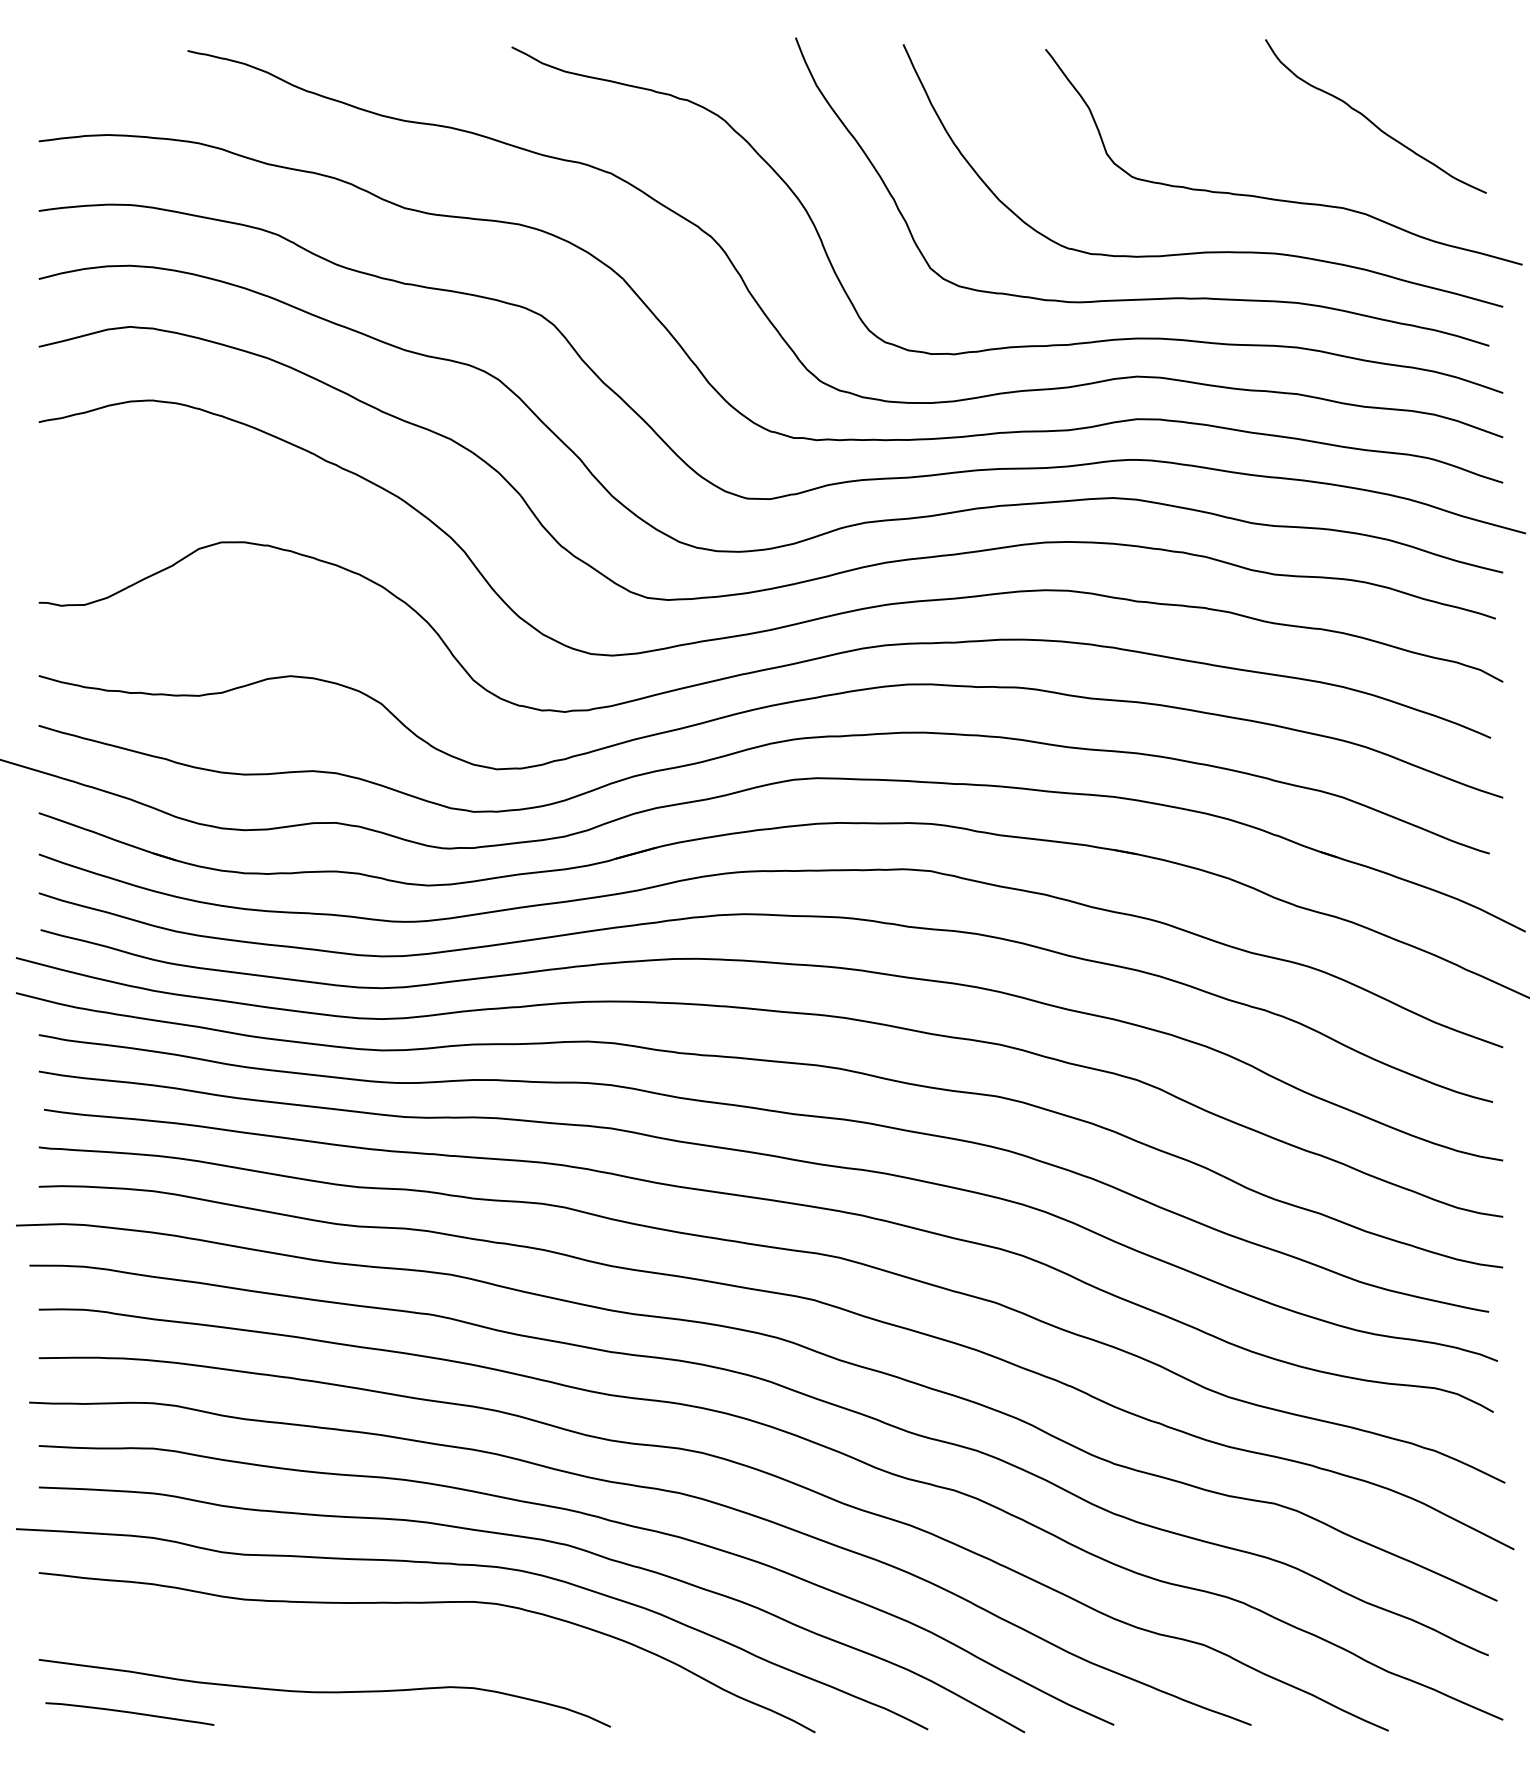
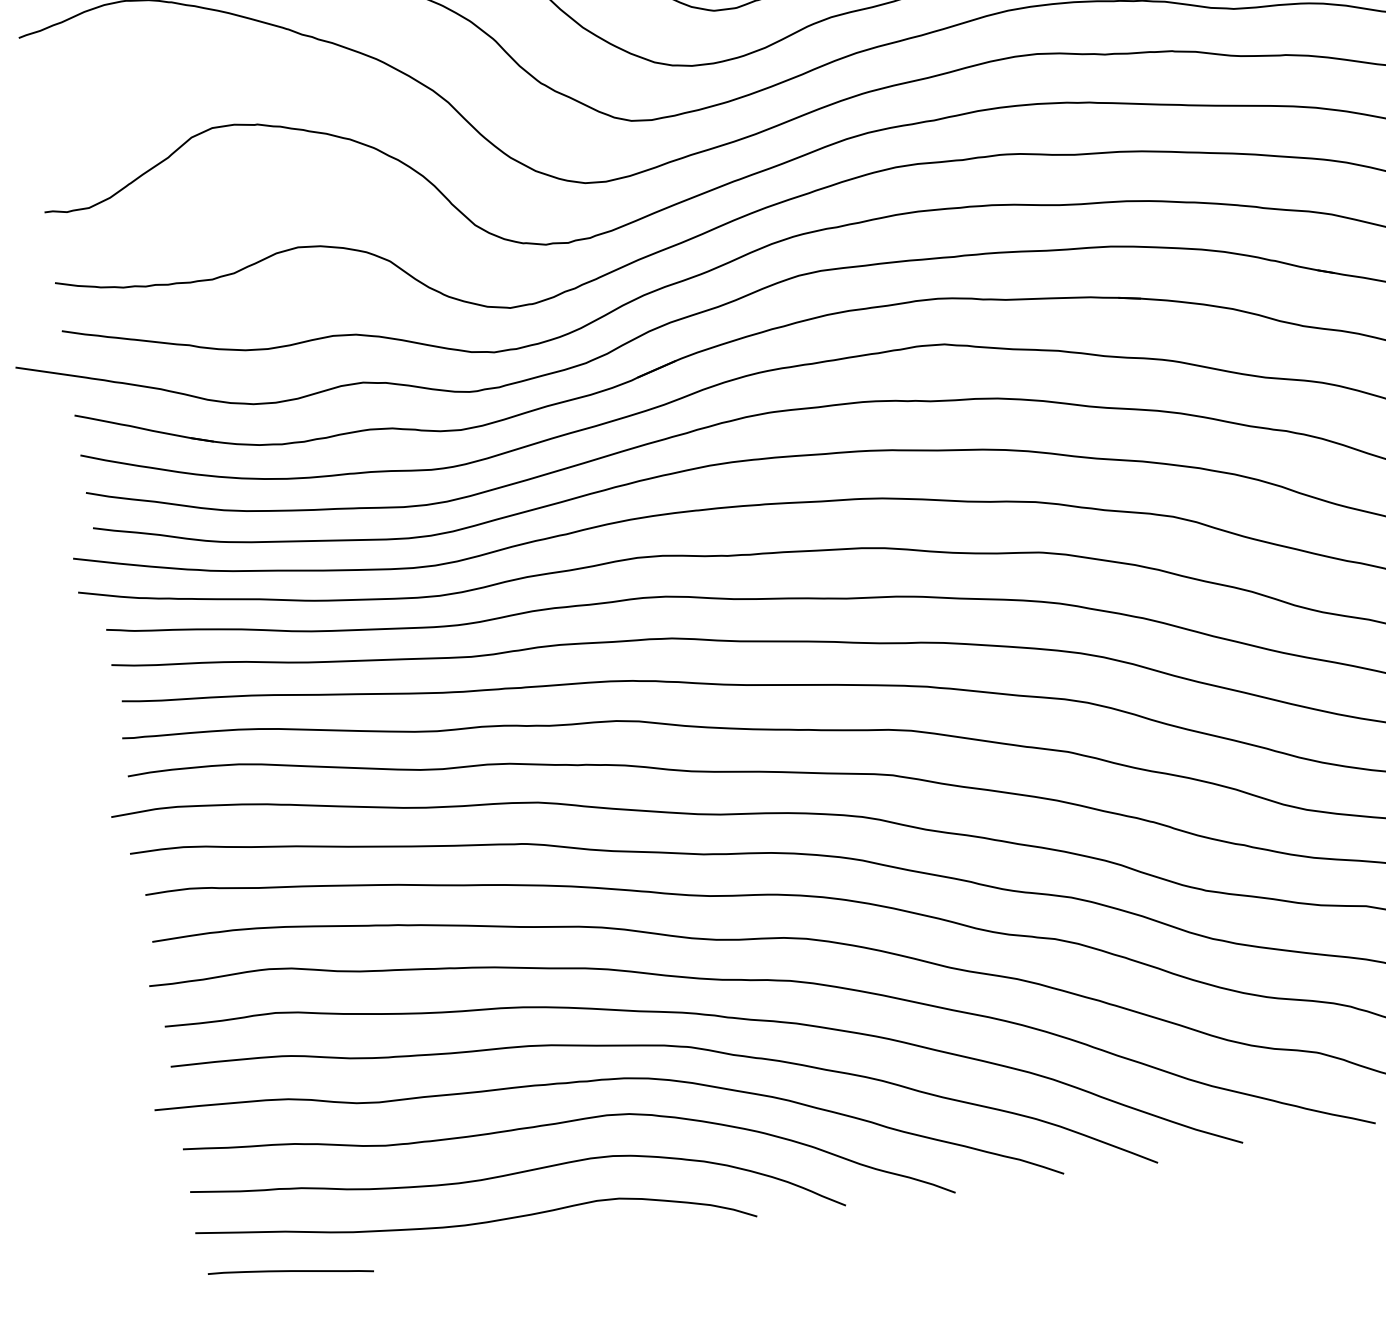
curve: (370, 1648) -> (513, 1175), added

